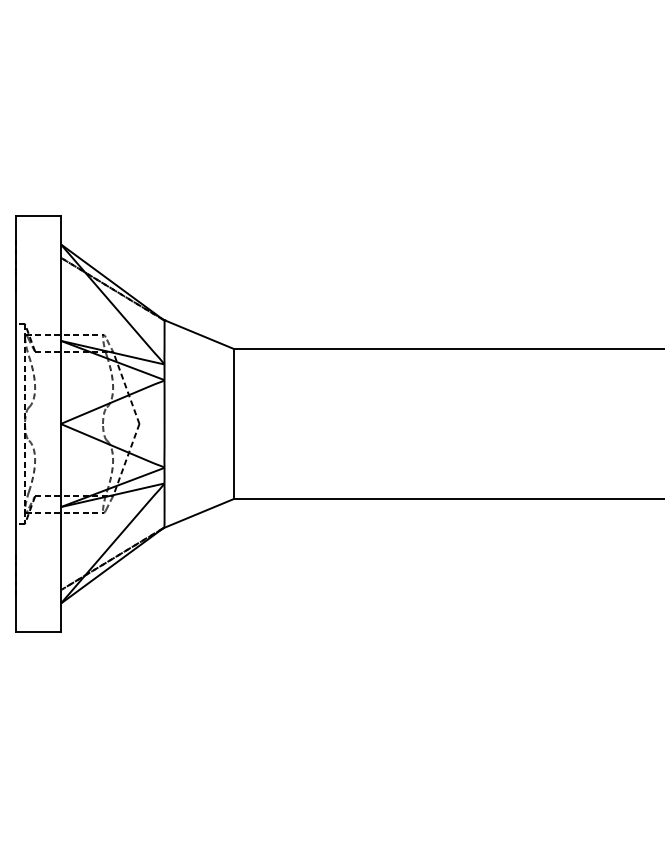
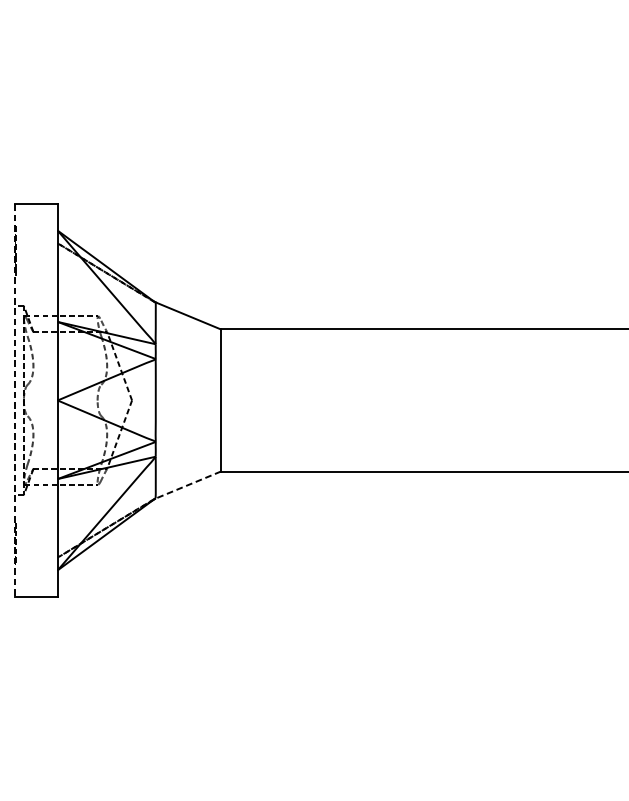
line: (16, 423) -> (15, 400), solid -> dashed
line: (198, 513) -> (187, 485), solid -> dashed

